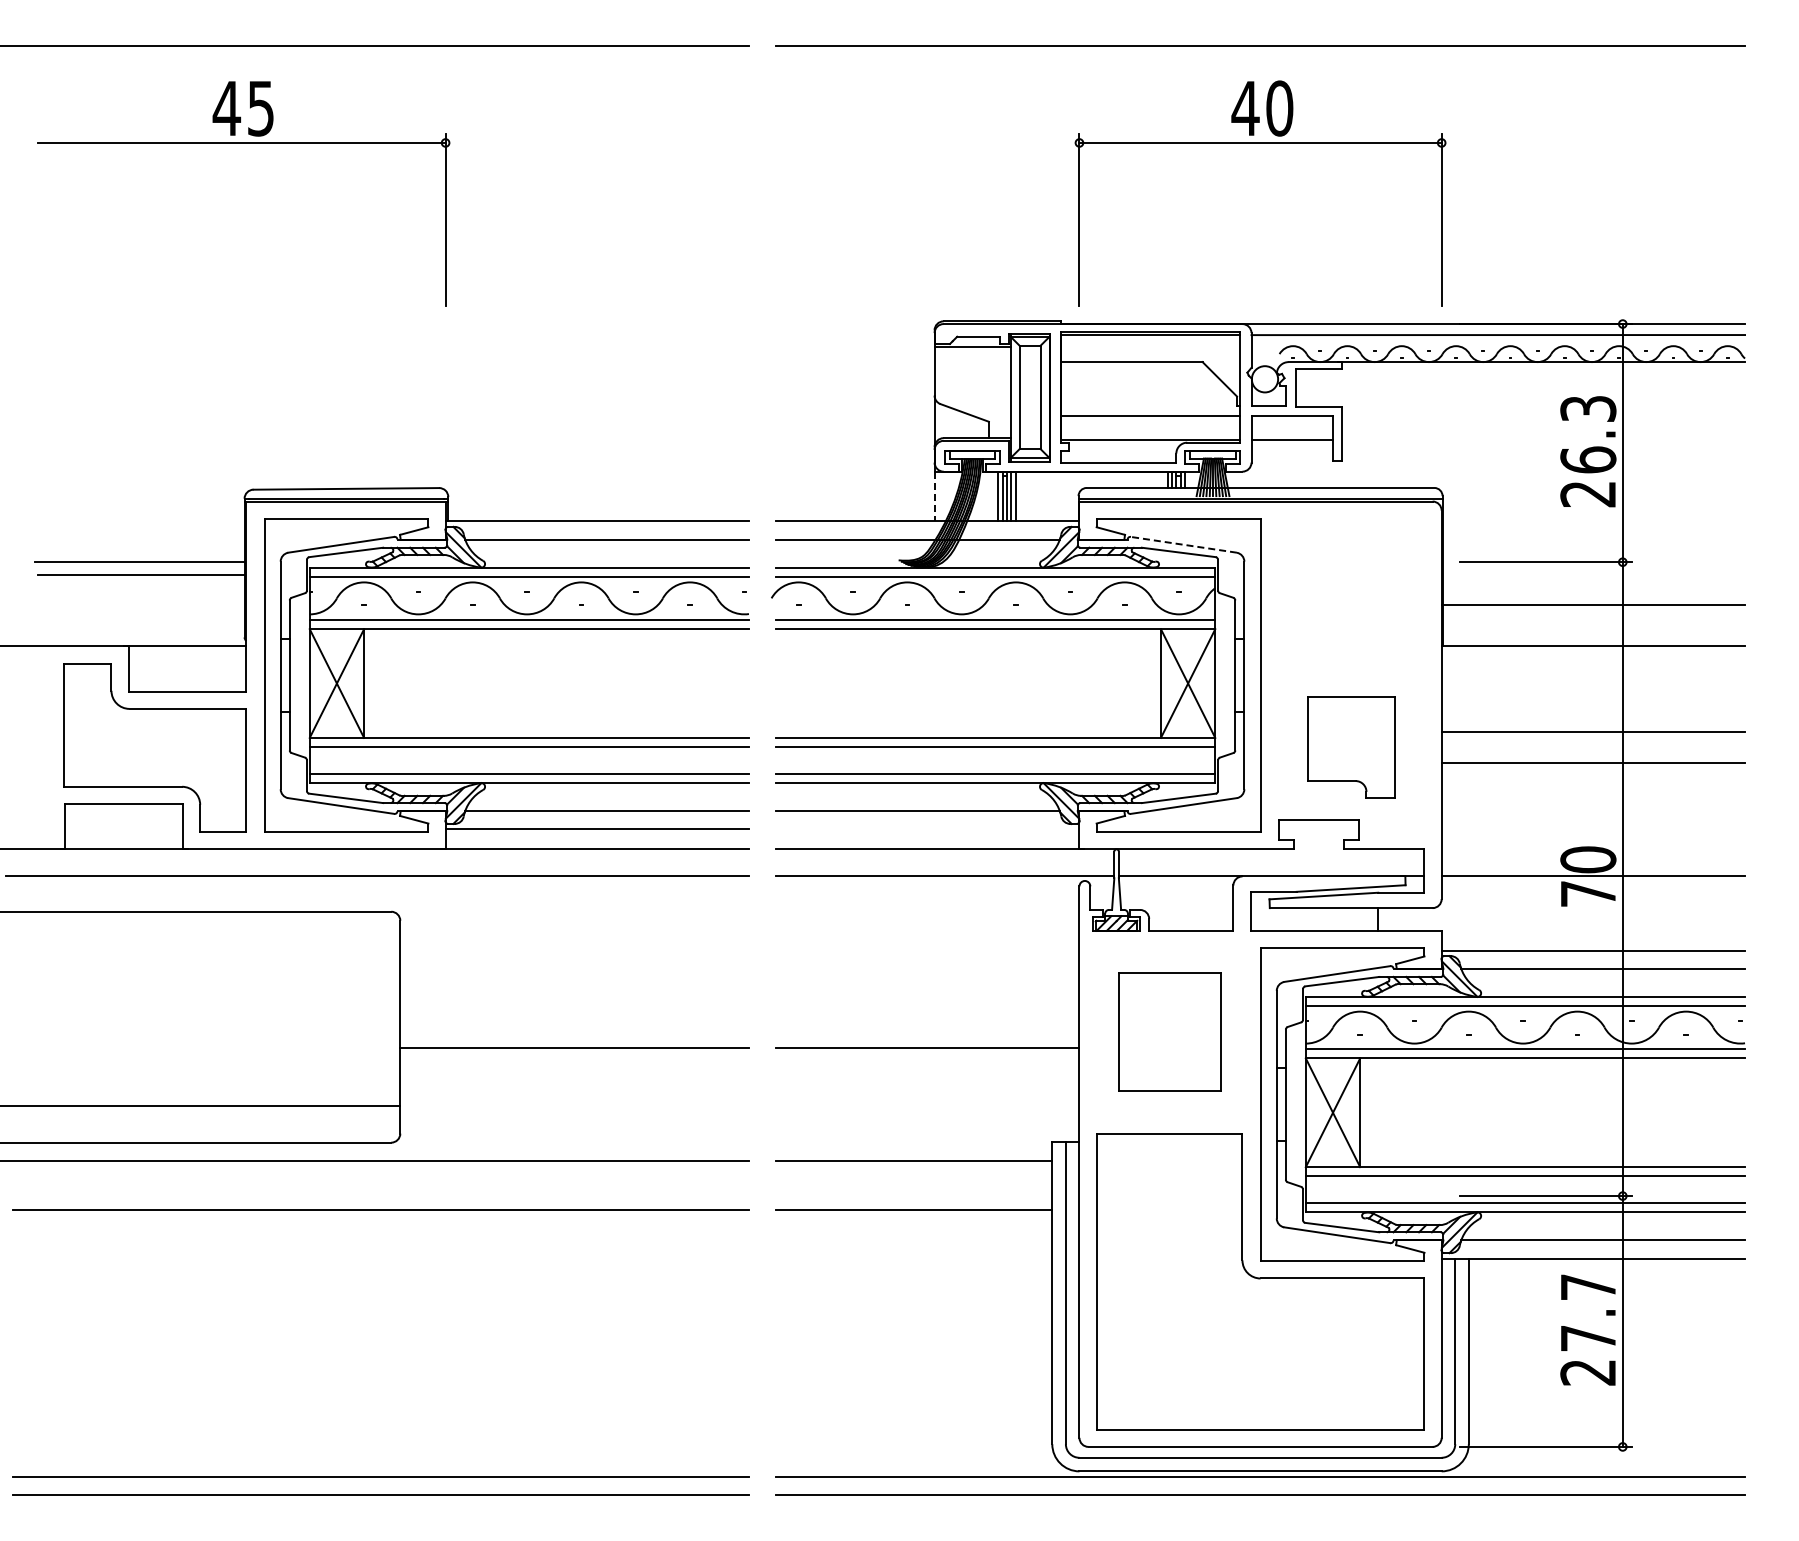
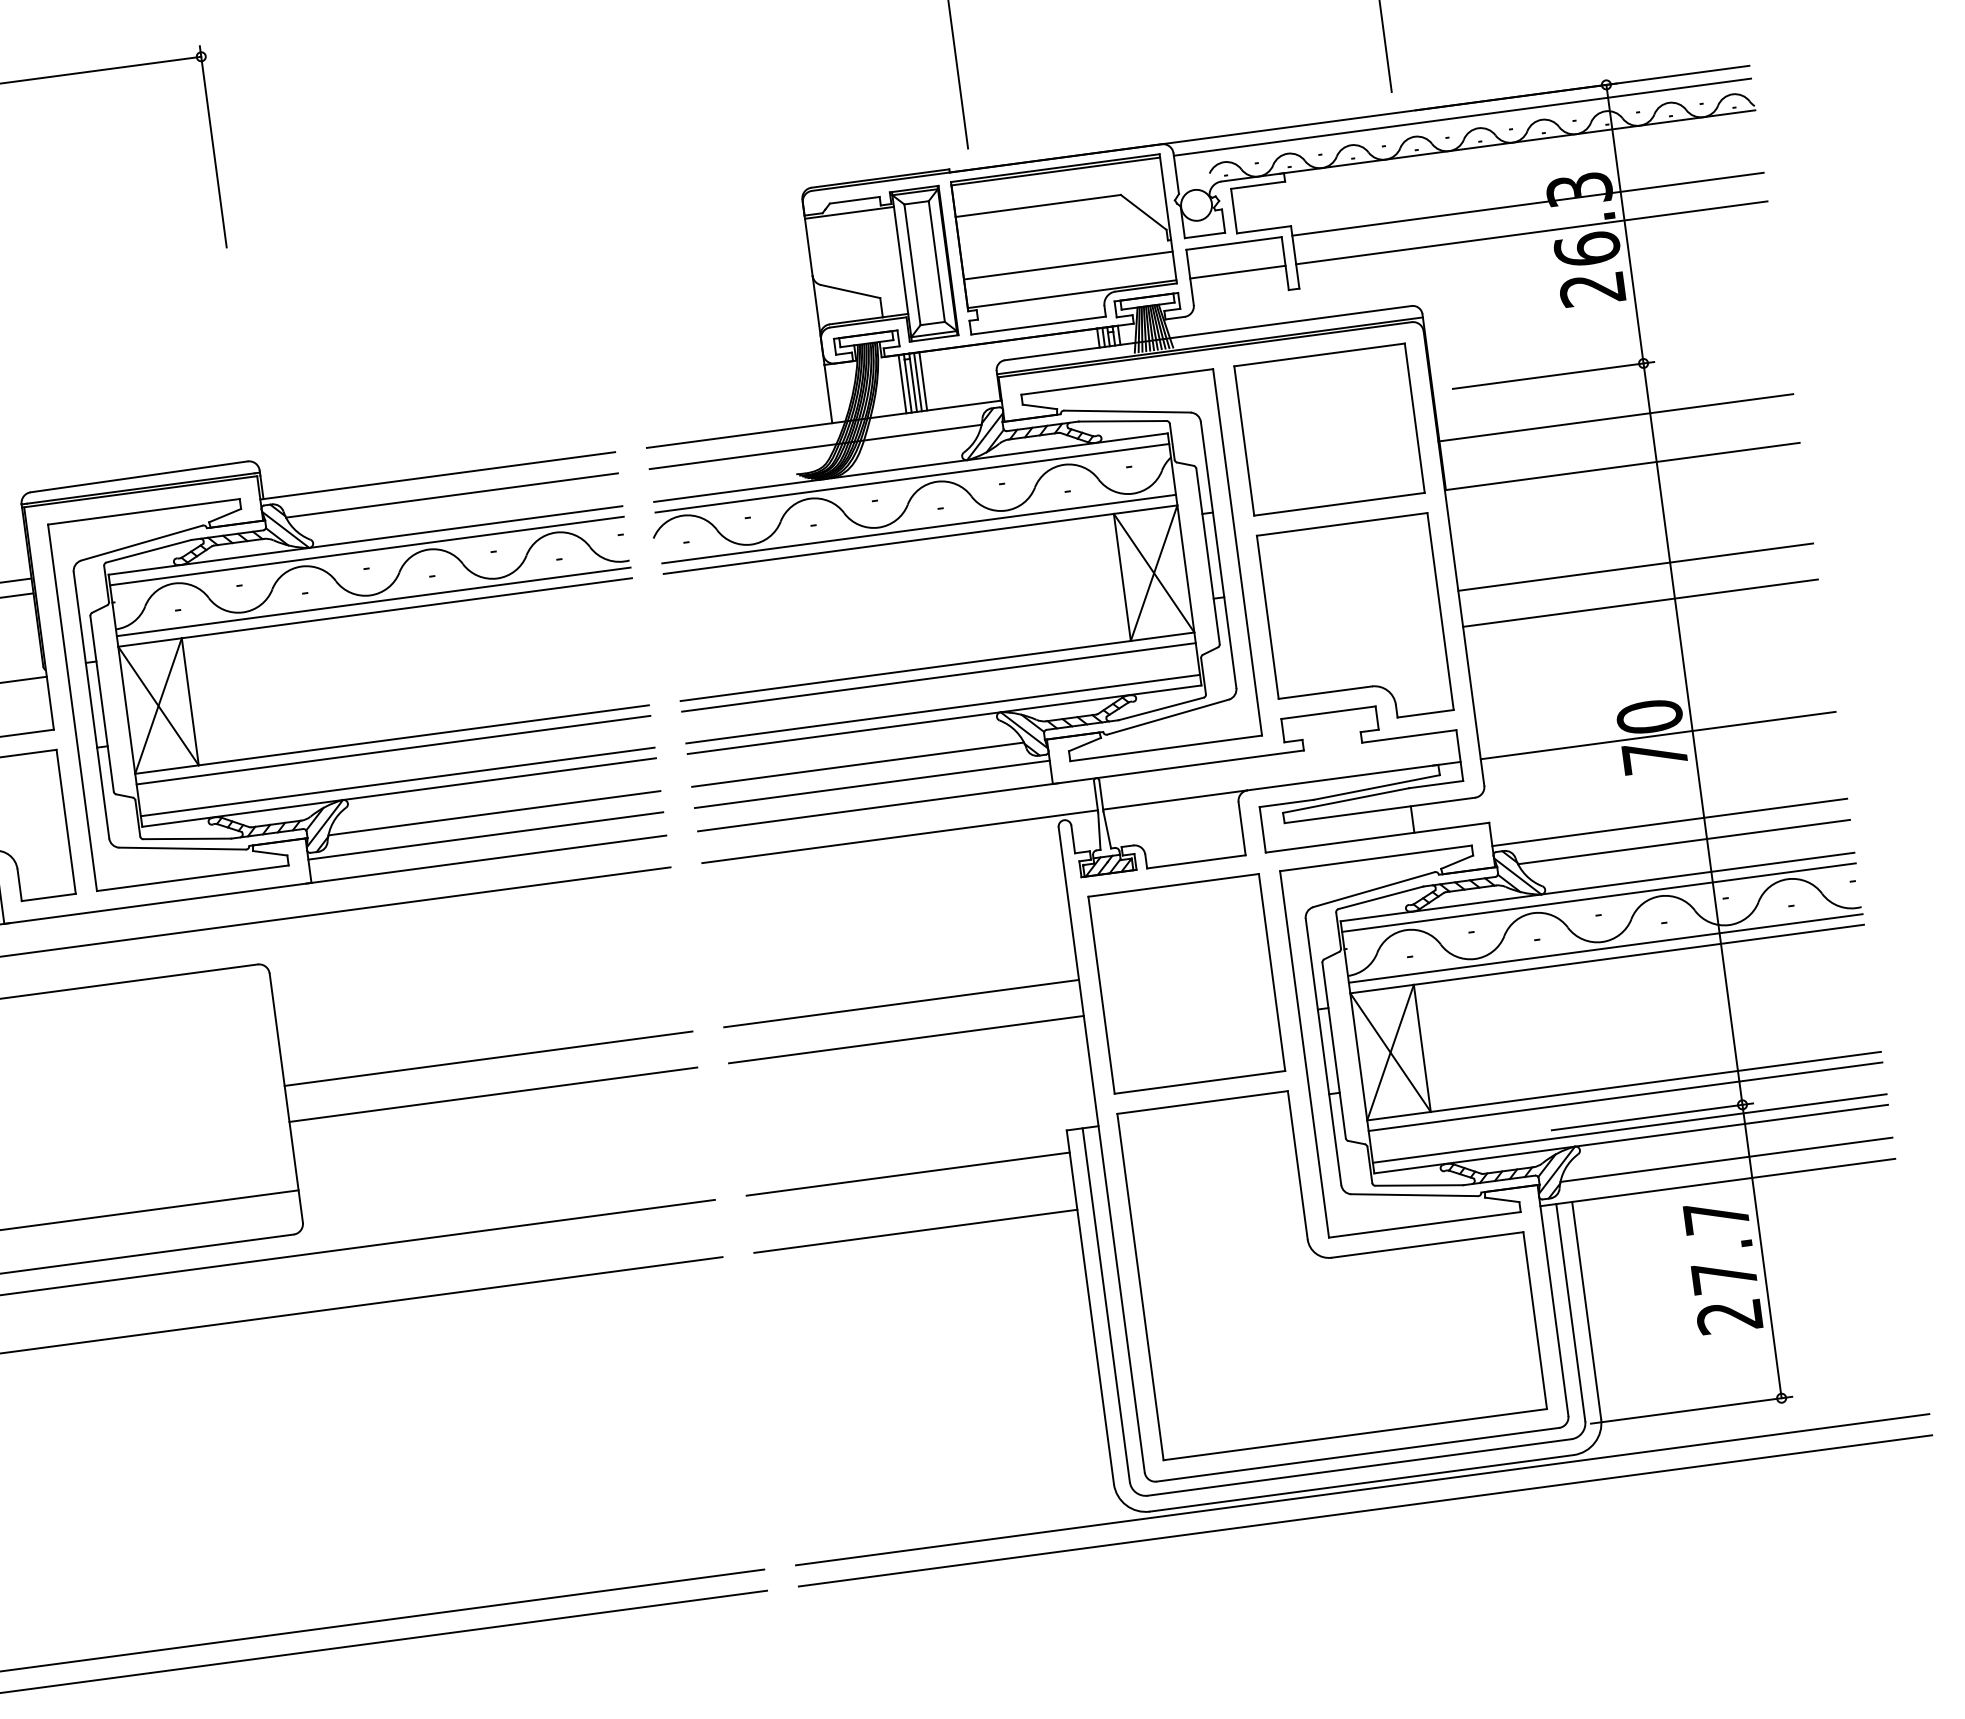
line: (1543, 415) -> (1527, 204), added
line: (1543, 439) -> (1531, 232), added
line: (934, 496) -> (828, 394), dashed -> solid
line: (1183, 544) -> (1127, 411), dashed -> solid
part: (1351, 582) -> (1329, 429), added
part: (1351, 747) -> (1355, 622), size x1.67
line: (927, 829) -> (872, 784), added
line: (574, 1016) -> (488, 1058), added
line: (927, 1016) -> (901, 1003), added
part: (1169, 1031) -> (1186, 983), size x1.43

